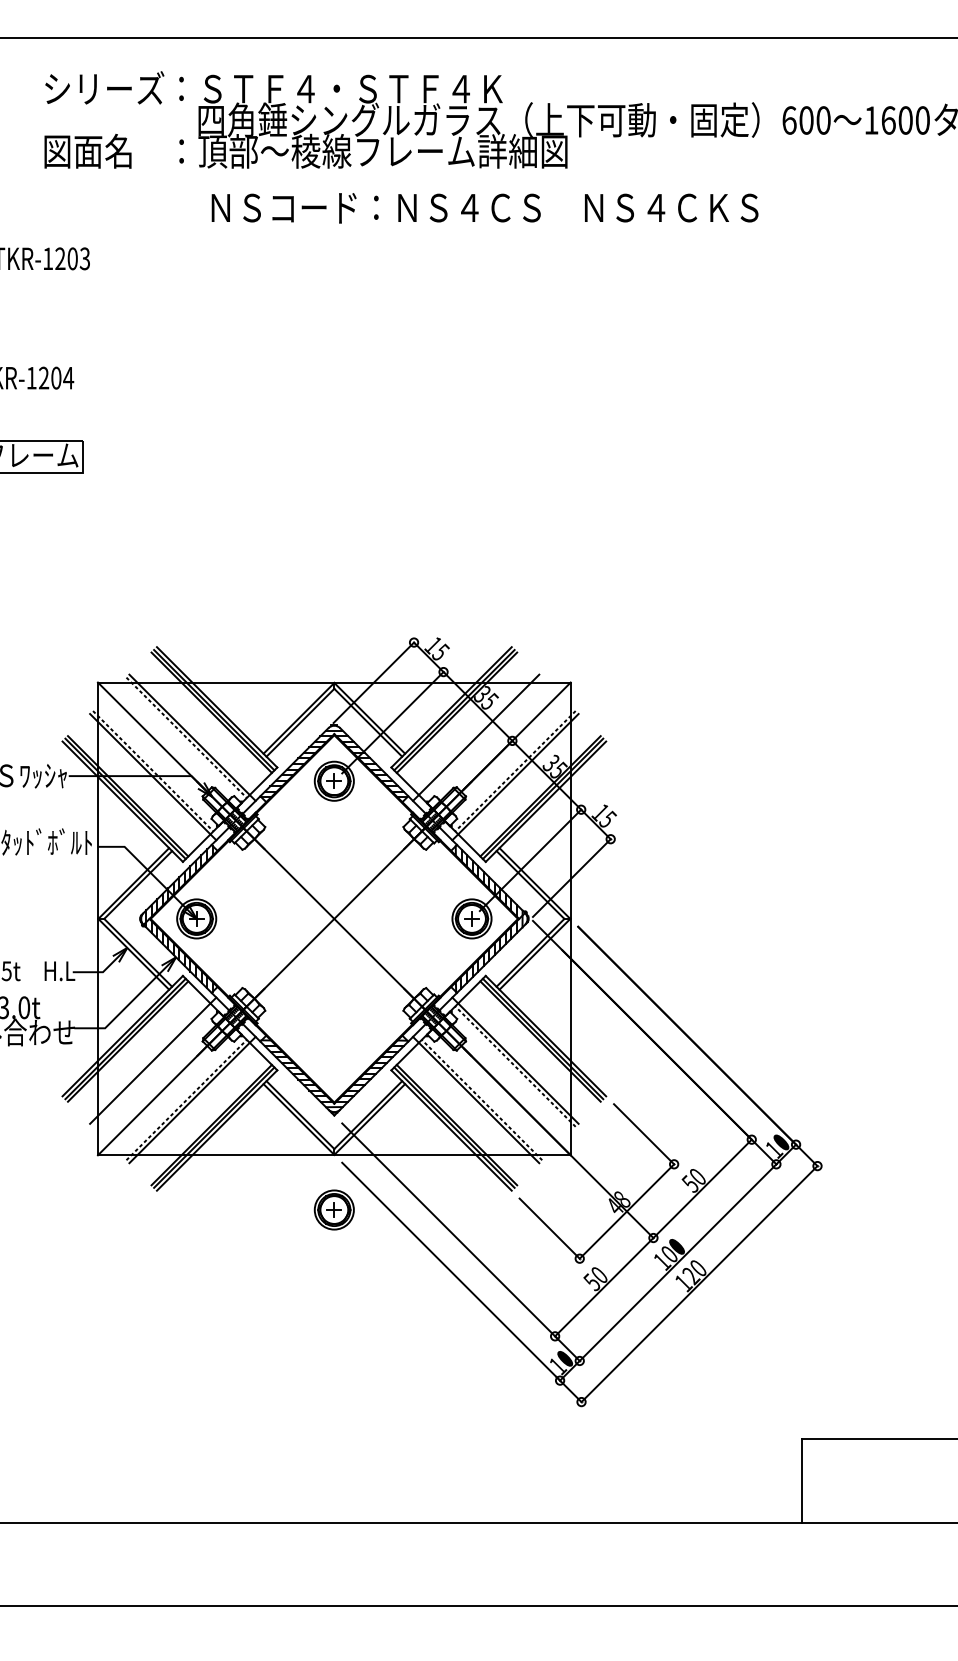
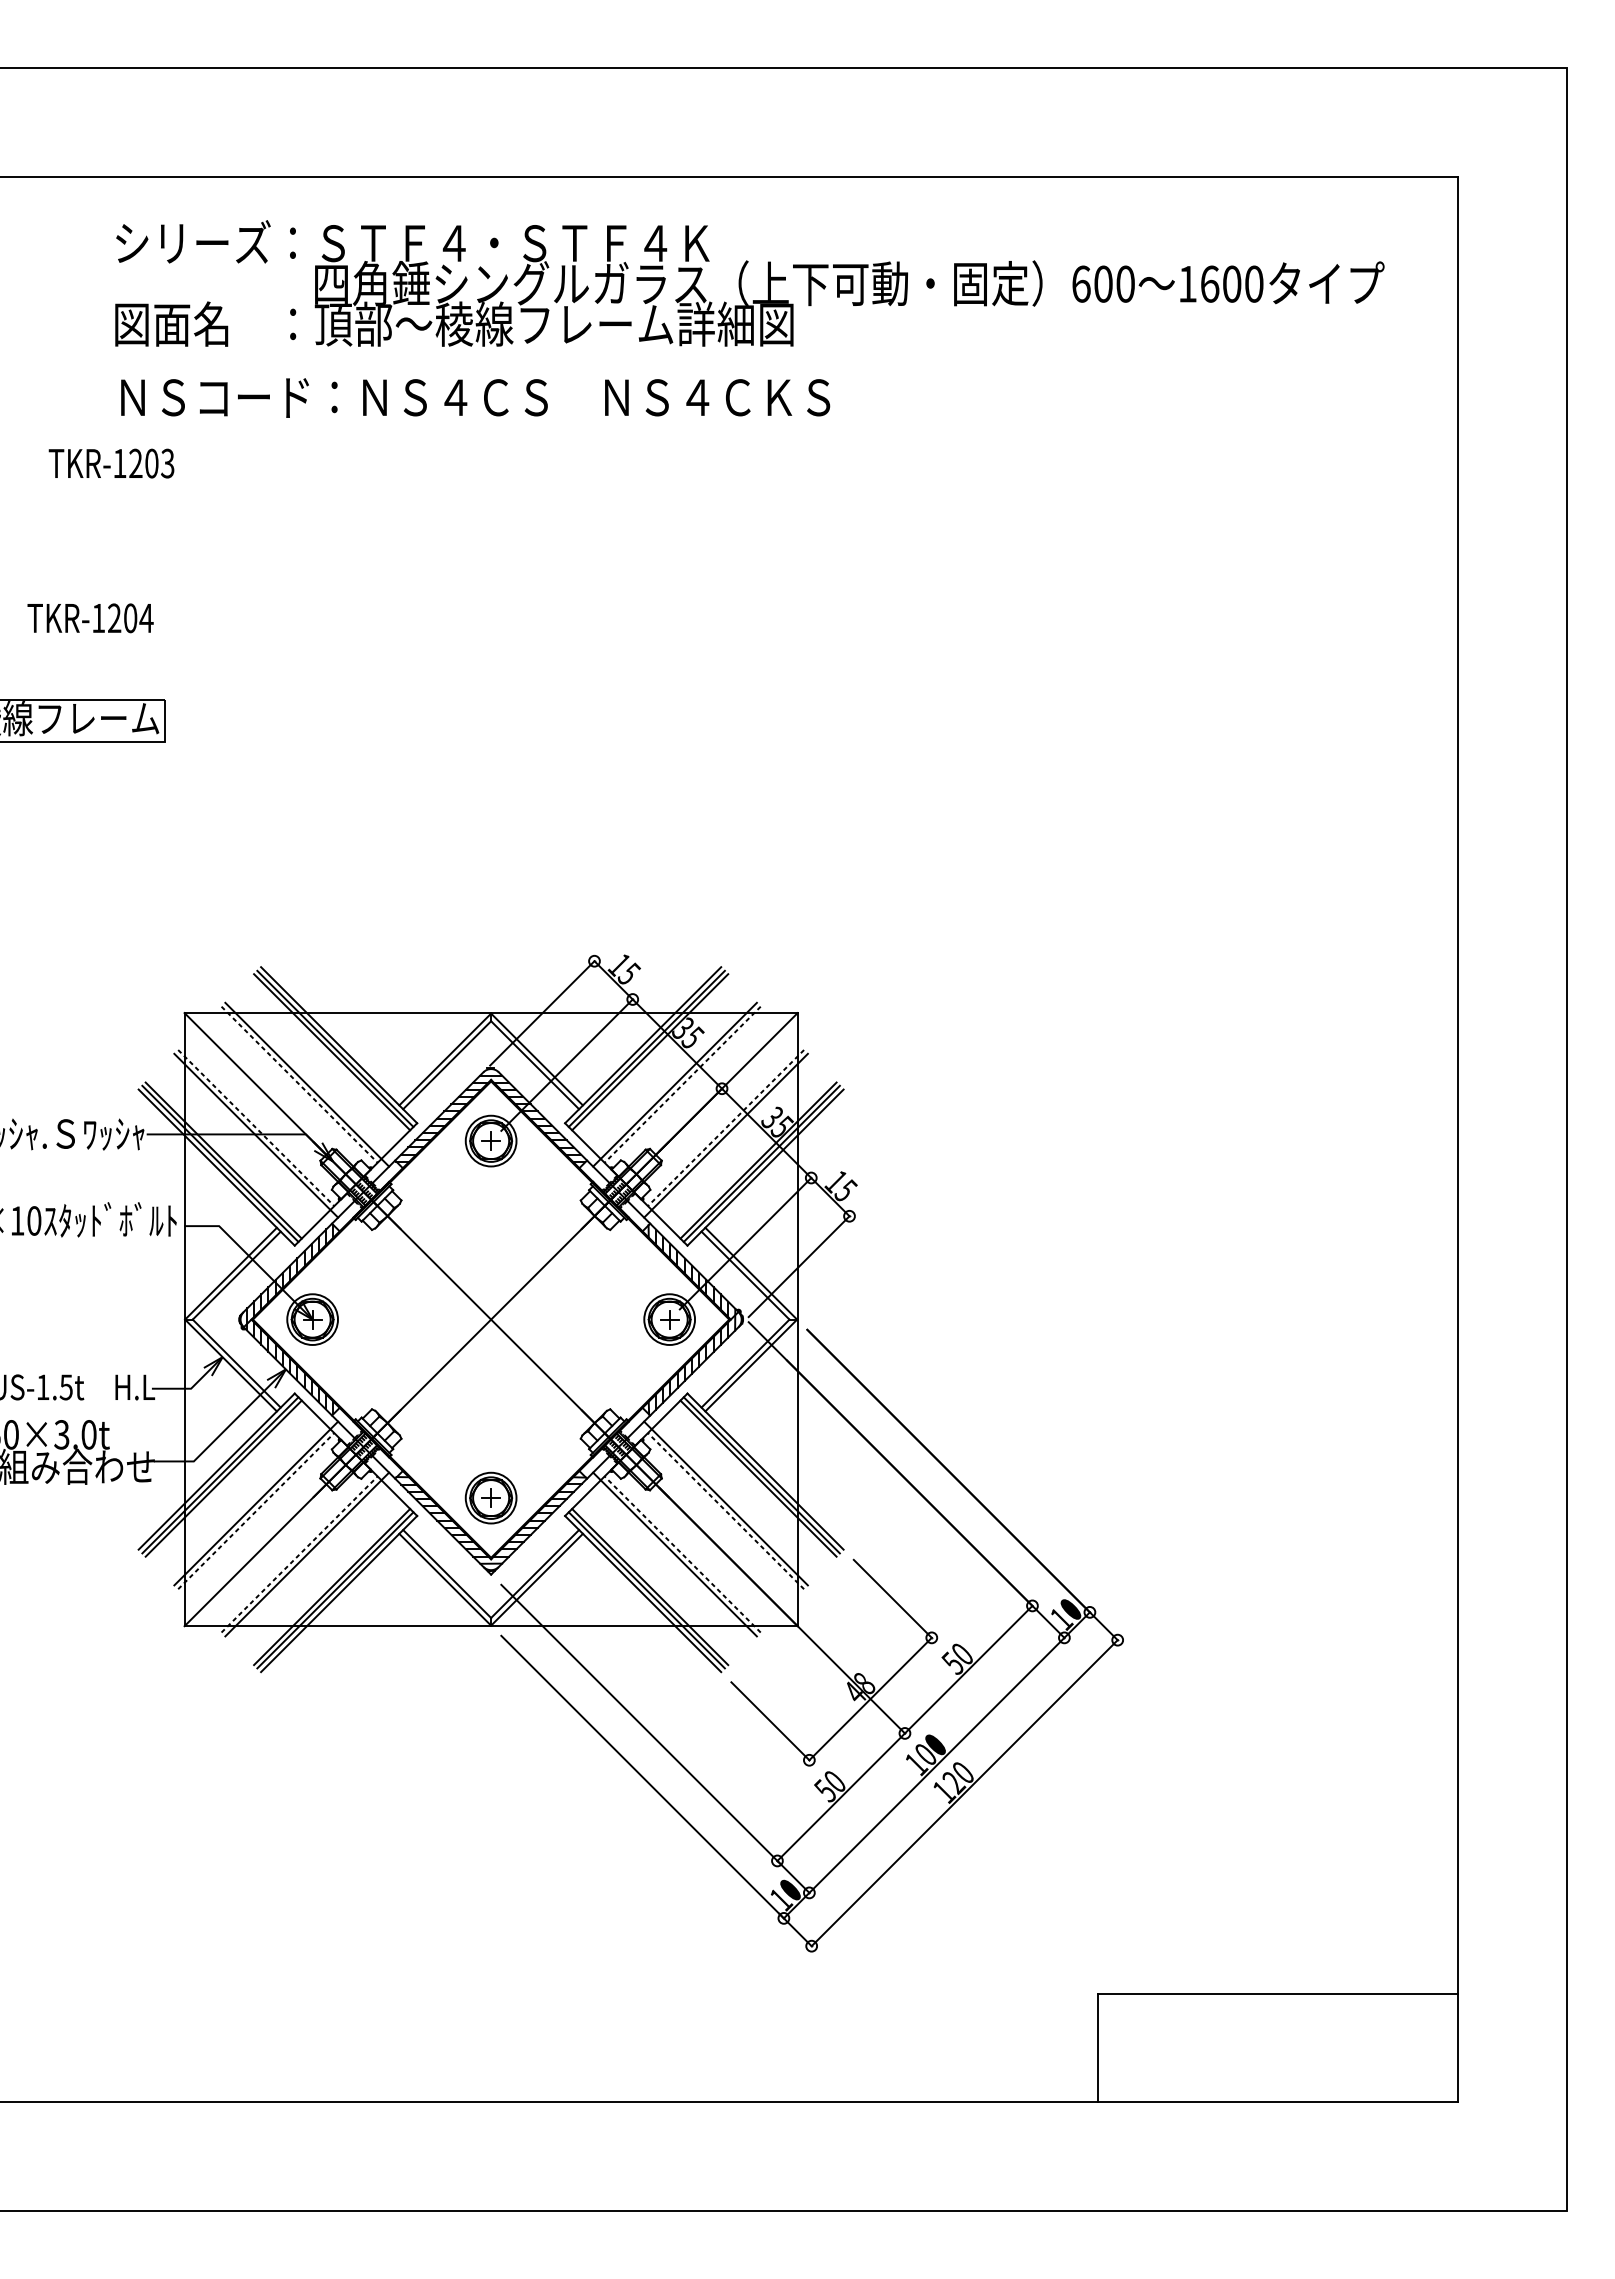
text: (484, 207) -> (475, 397), moved
line: (481, 737) -> (682, 1084), added
line: (153, 1066) -> (256, 1511), added
part: (333, 1209) -> (490, 1497), moved

